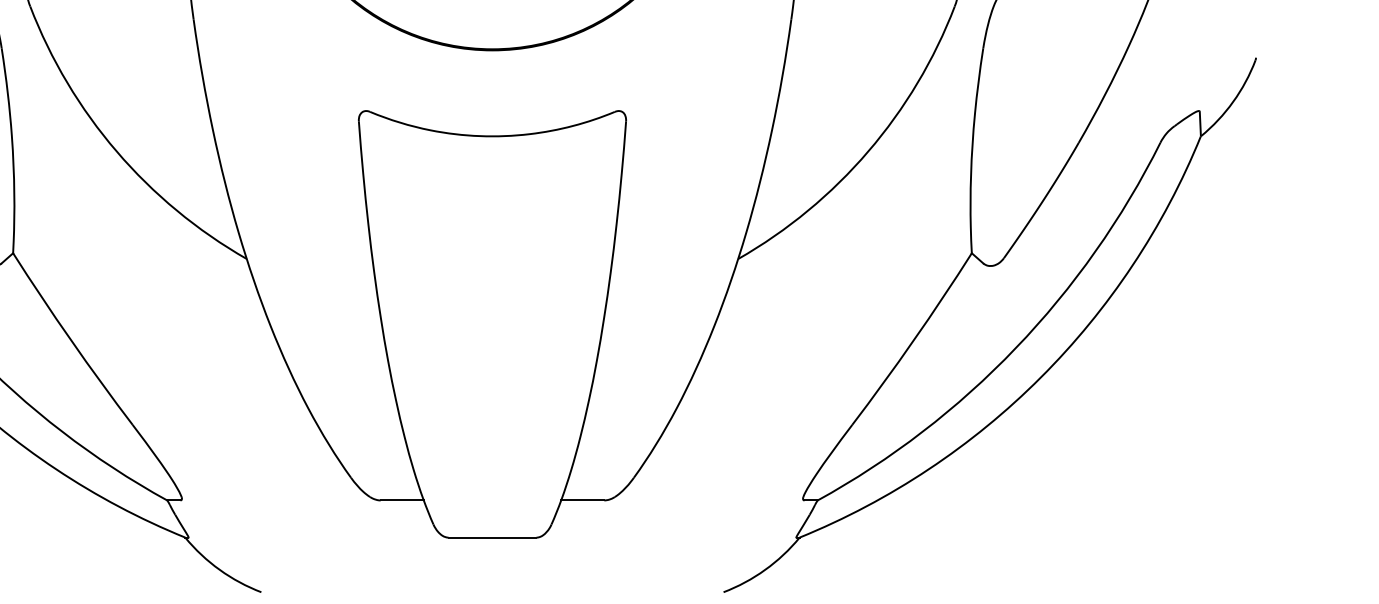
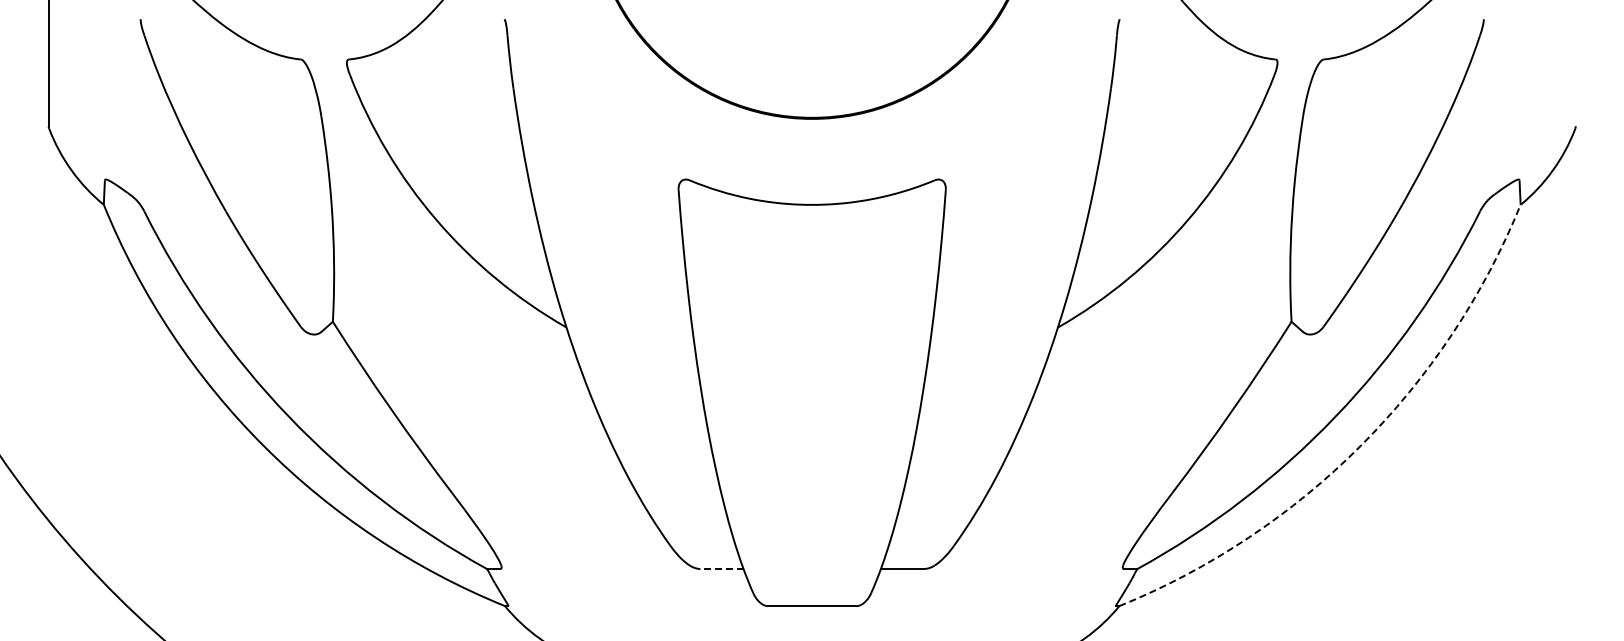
arc: (1040, 377) -> (1360, 446), solid -> dashed
line: (401, 499) -> (721, 568), solid -> dashed

